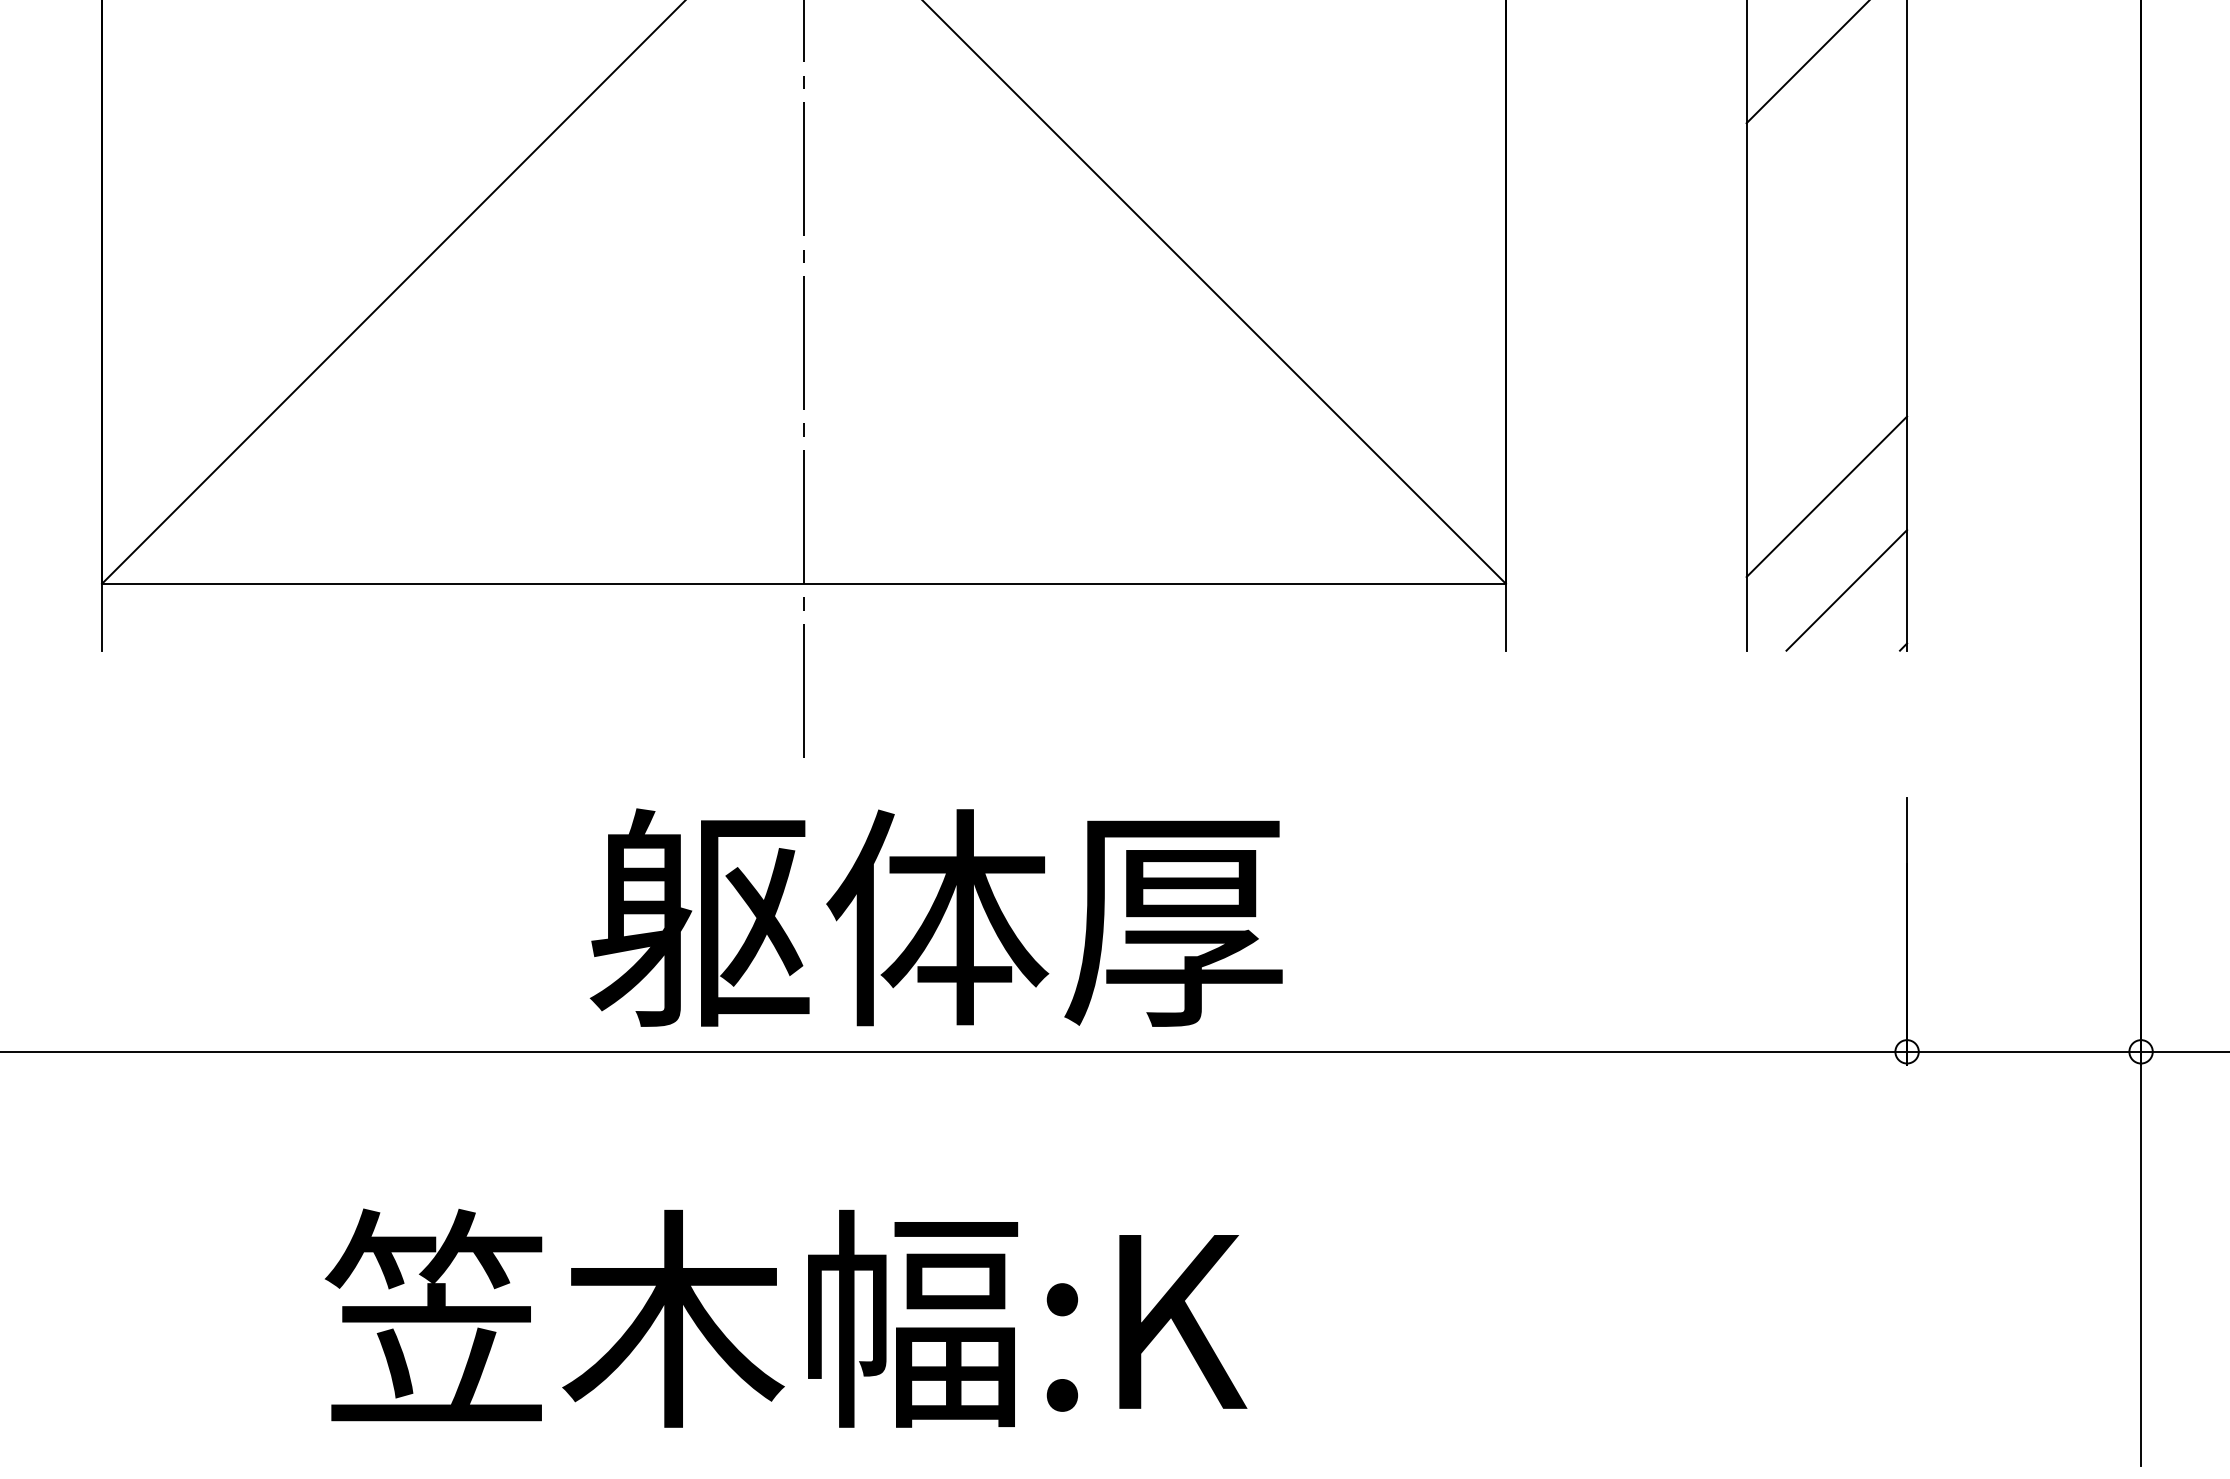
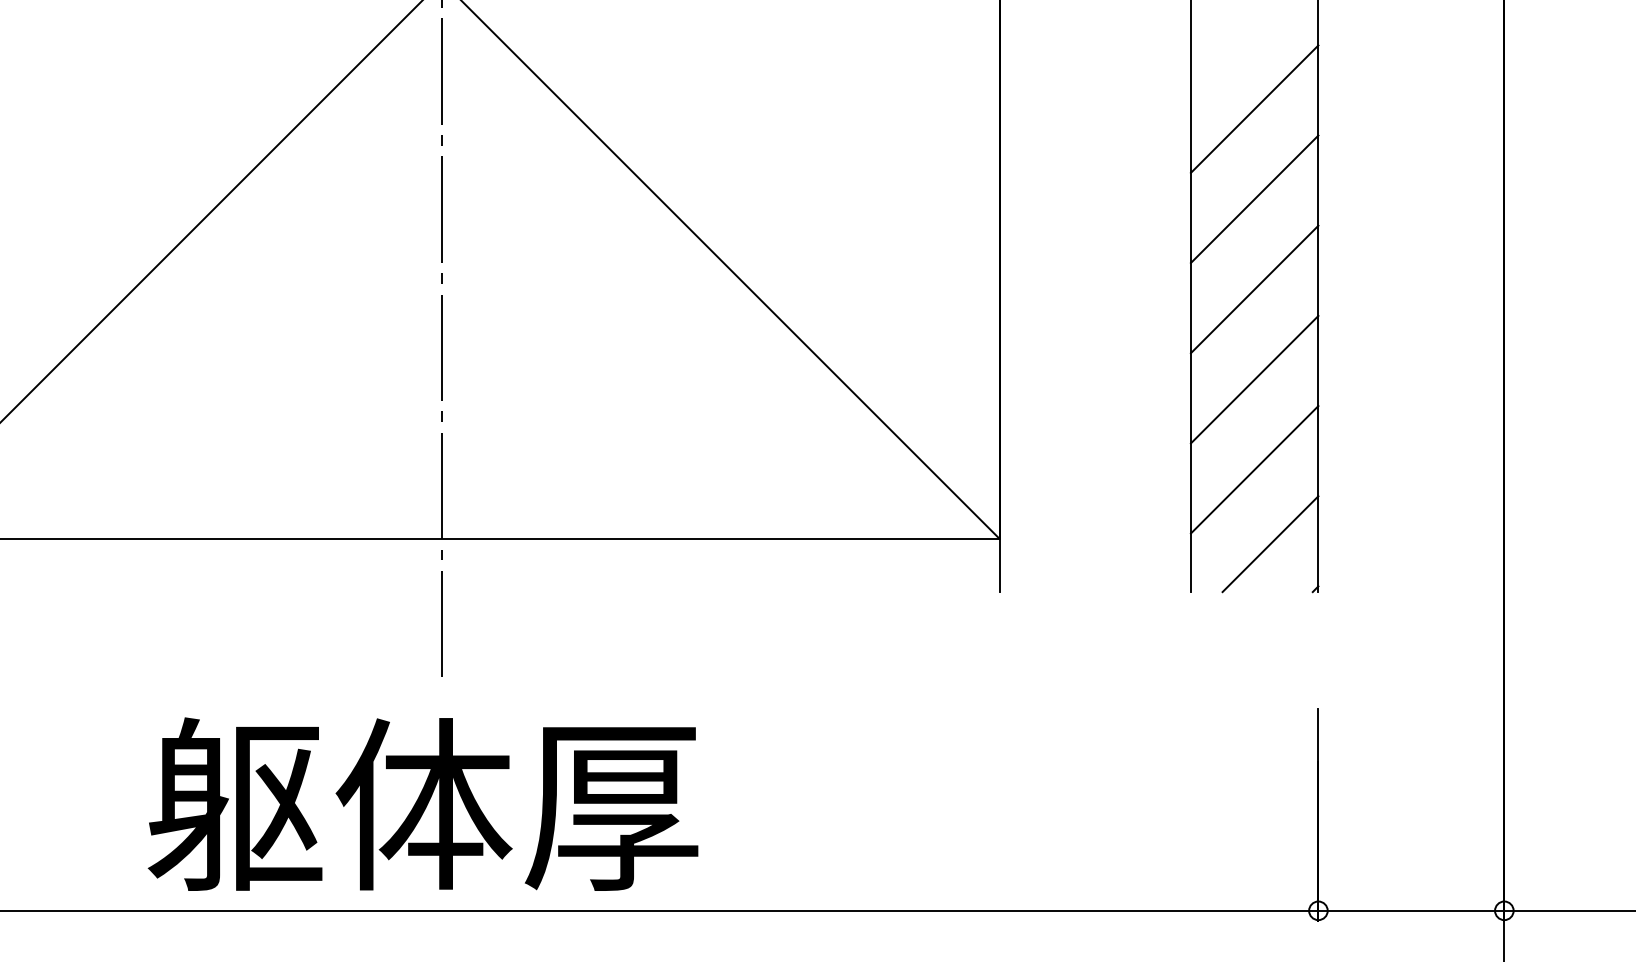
line: (1826, 156) -> (1254, 199), added
line: (1826, 269) -> (1254, 289), added
line: (1826, 383) -> (1254, 379), added
text: (935, 917) -> (422, 804), moved

